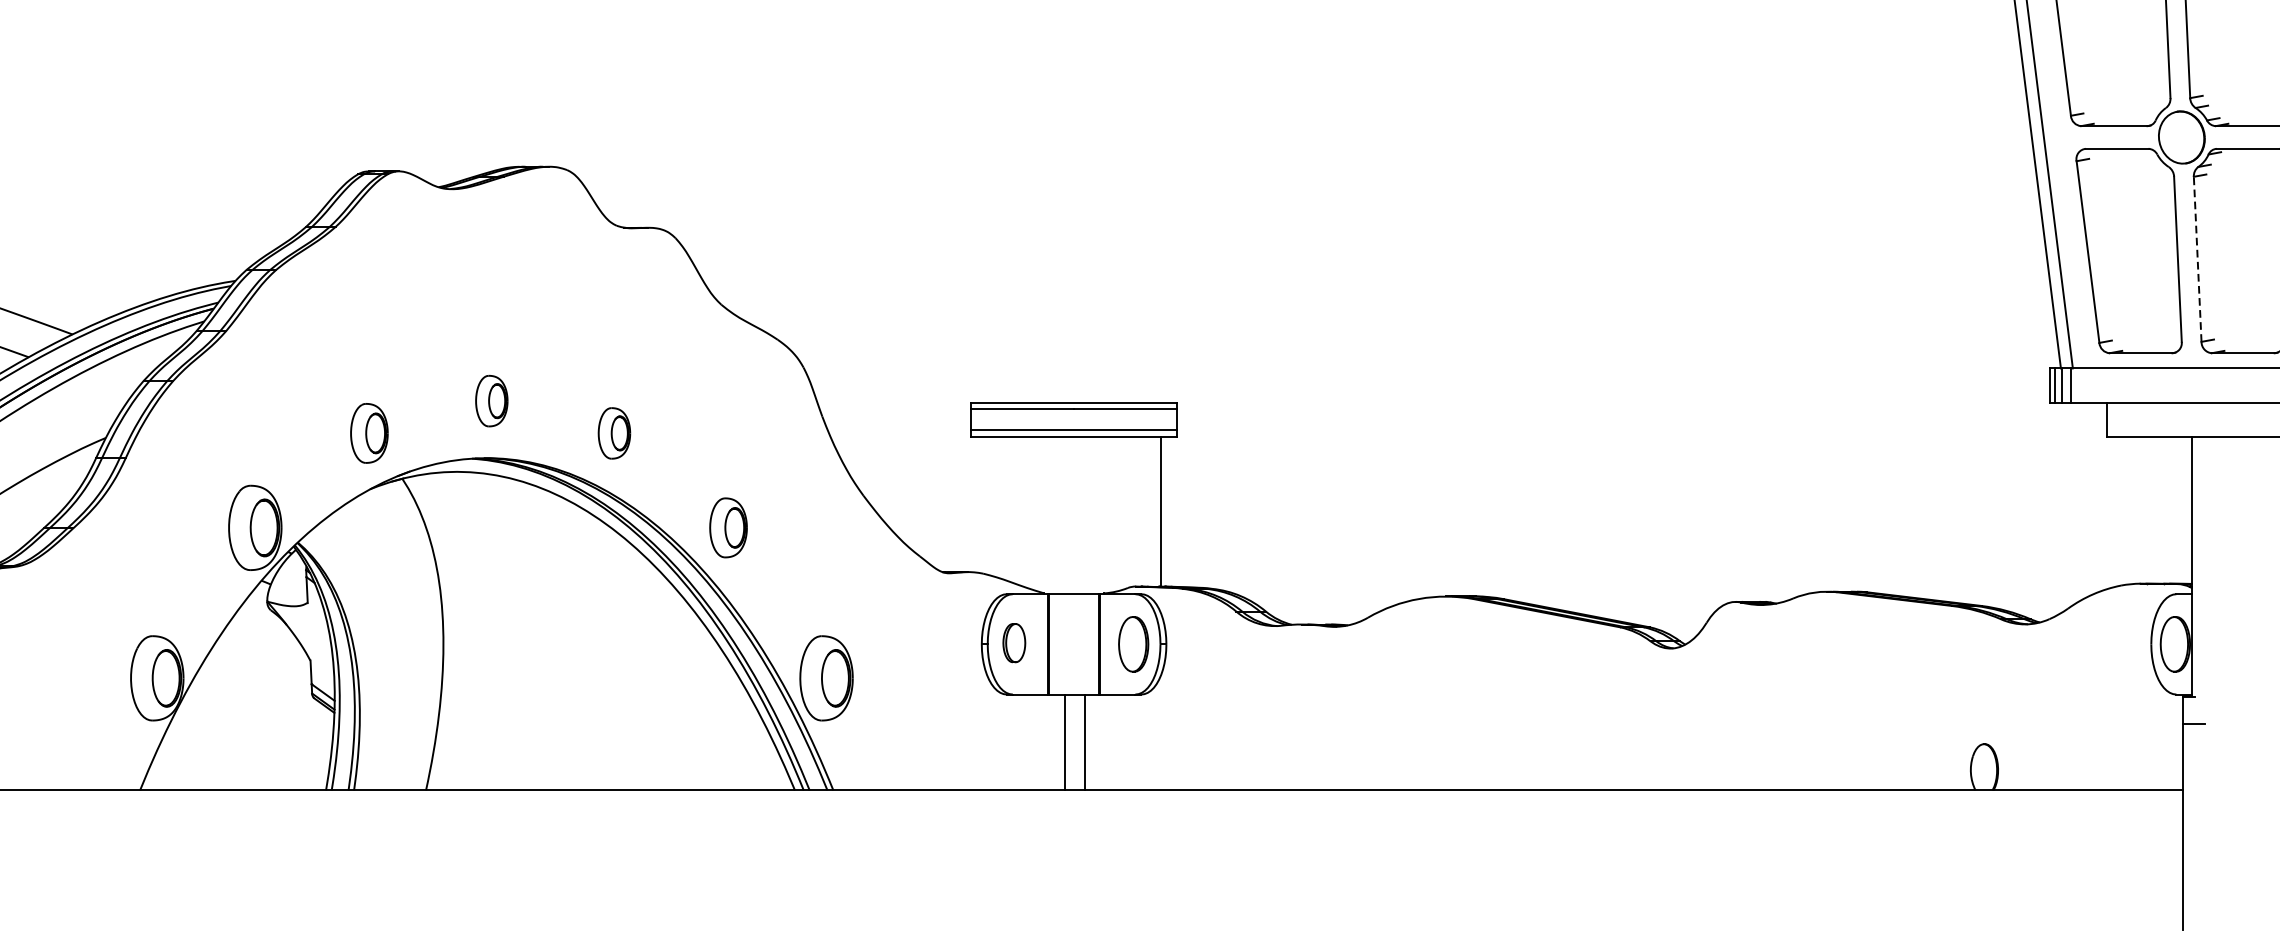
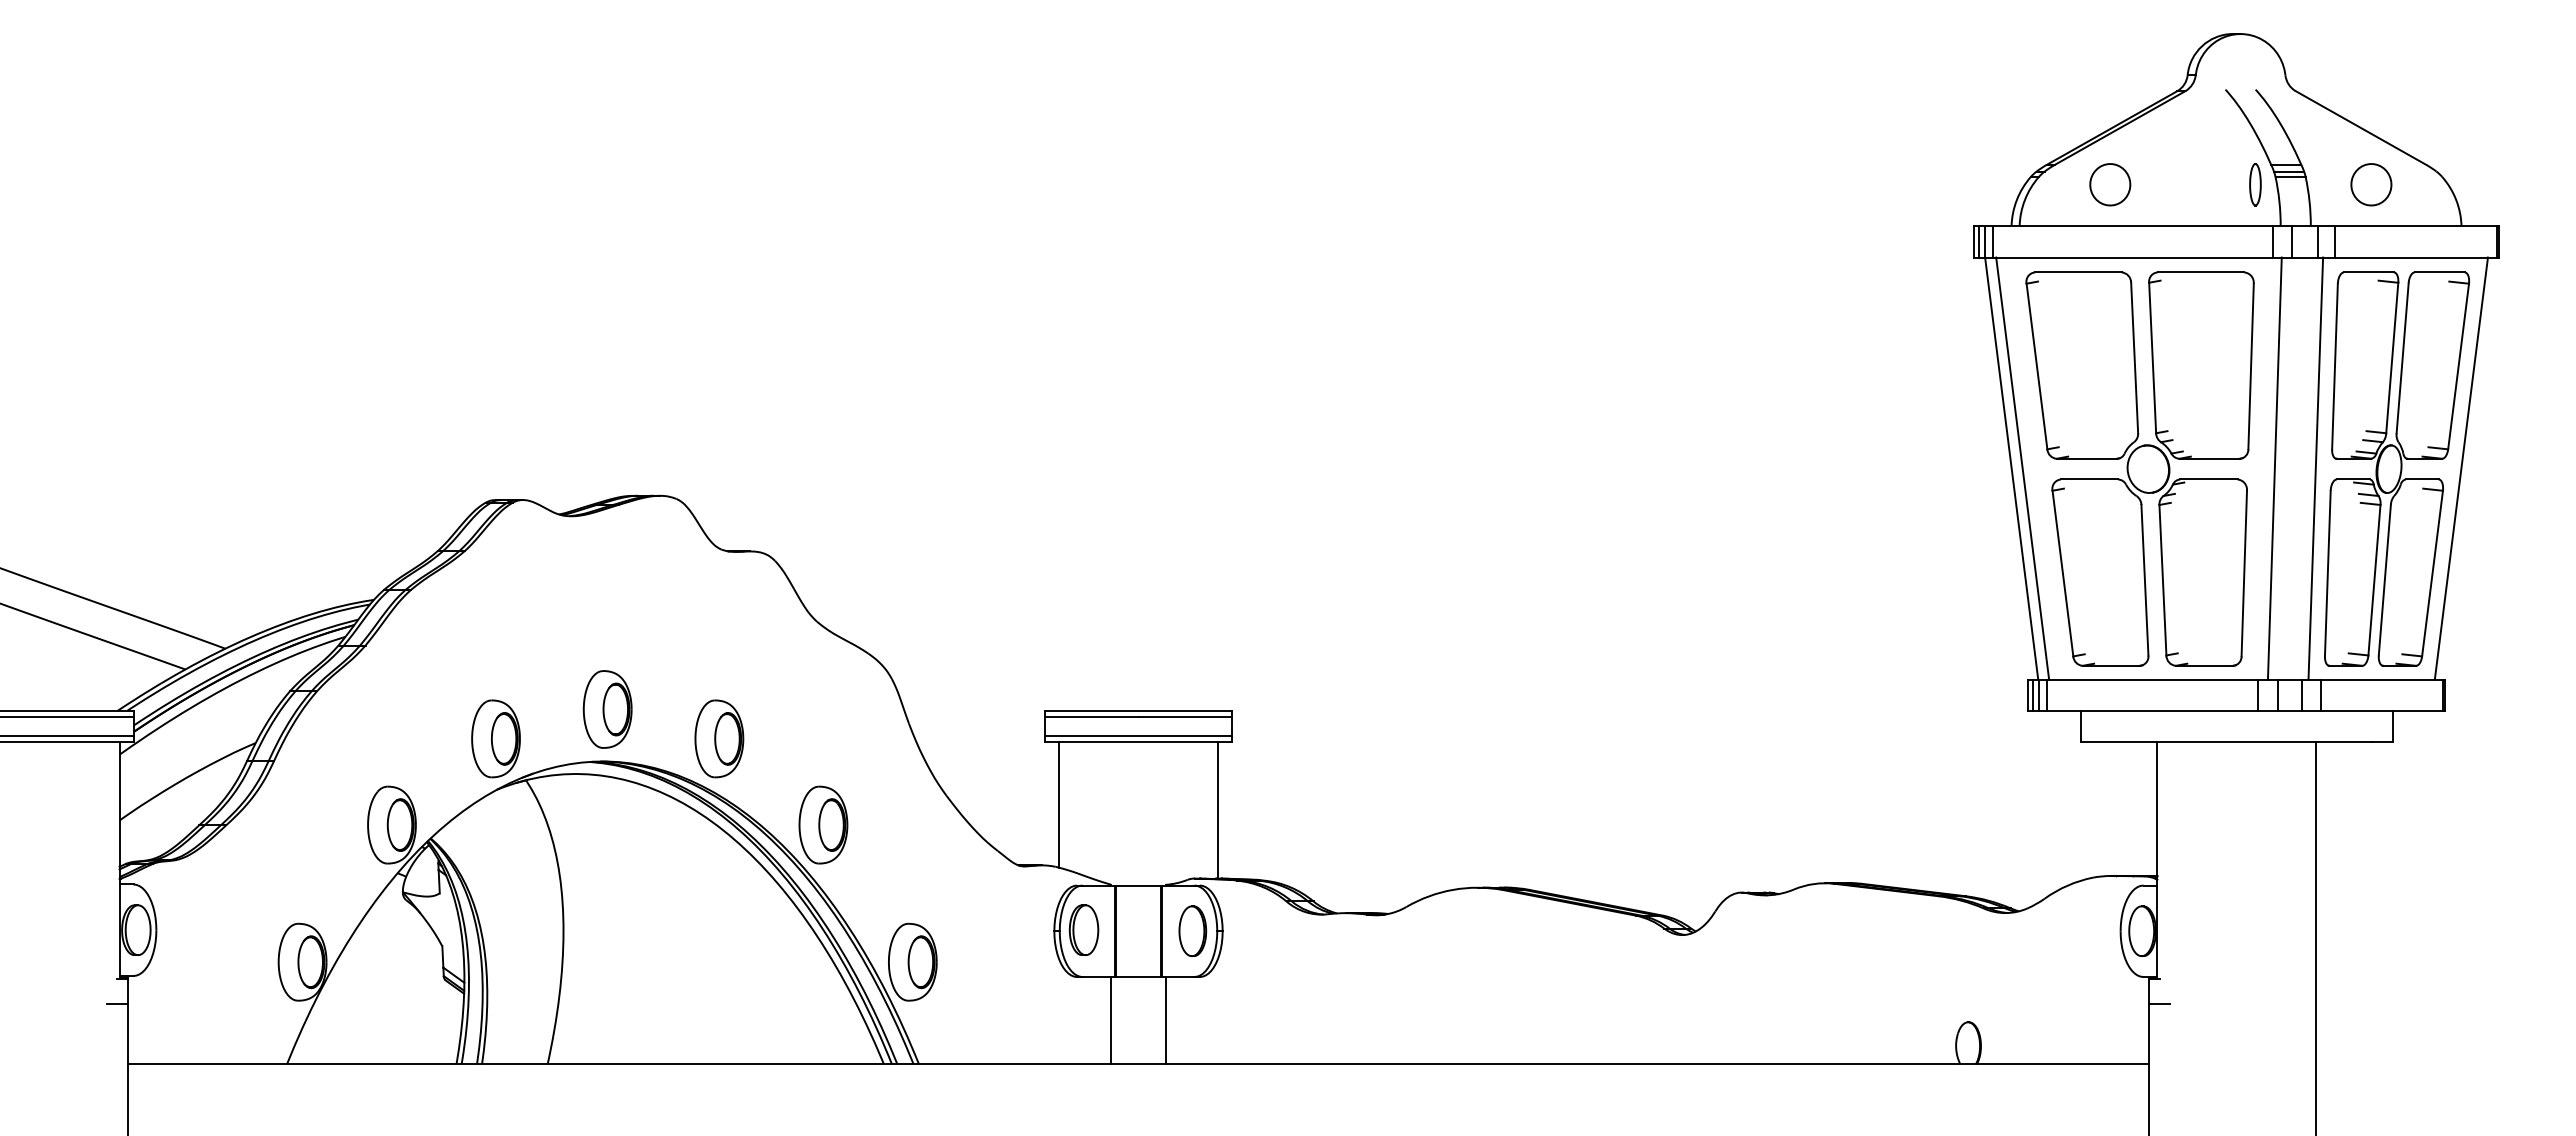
line: (2197, 258) -> (2162, 579), dashed -> solid
part: (491, 401) -> (607, 709), size x1.67
part: (368, 432) -> (495, 738), size x1.43
part: (614, 432) -> (719, 738), size x1.67
line: (987, 505) -> (1059, 804), added
part: (728, 527) -> (823, 824), size x1.43
part: (1013, 642) -> (1083, 929), size x1.43
line: (1064, 742) -> (1165, 1020), moved
line: (1085, 742) -> (1111, 1020), moved

